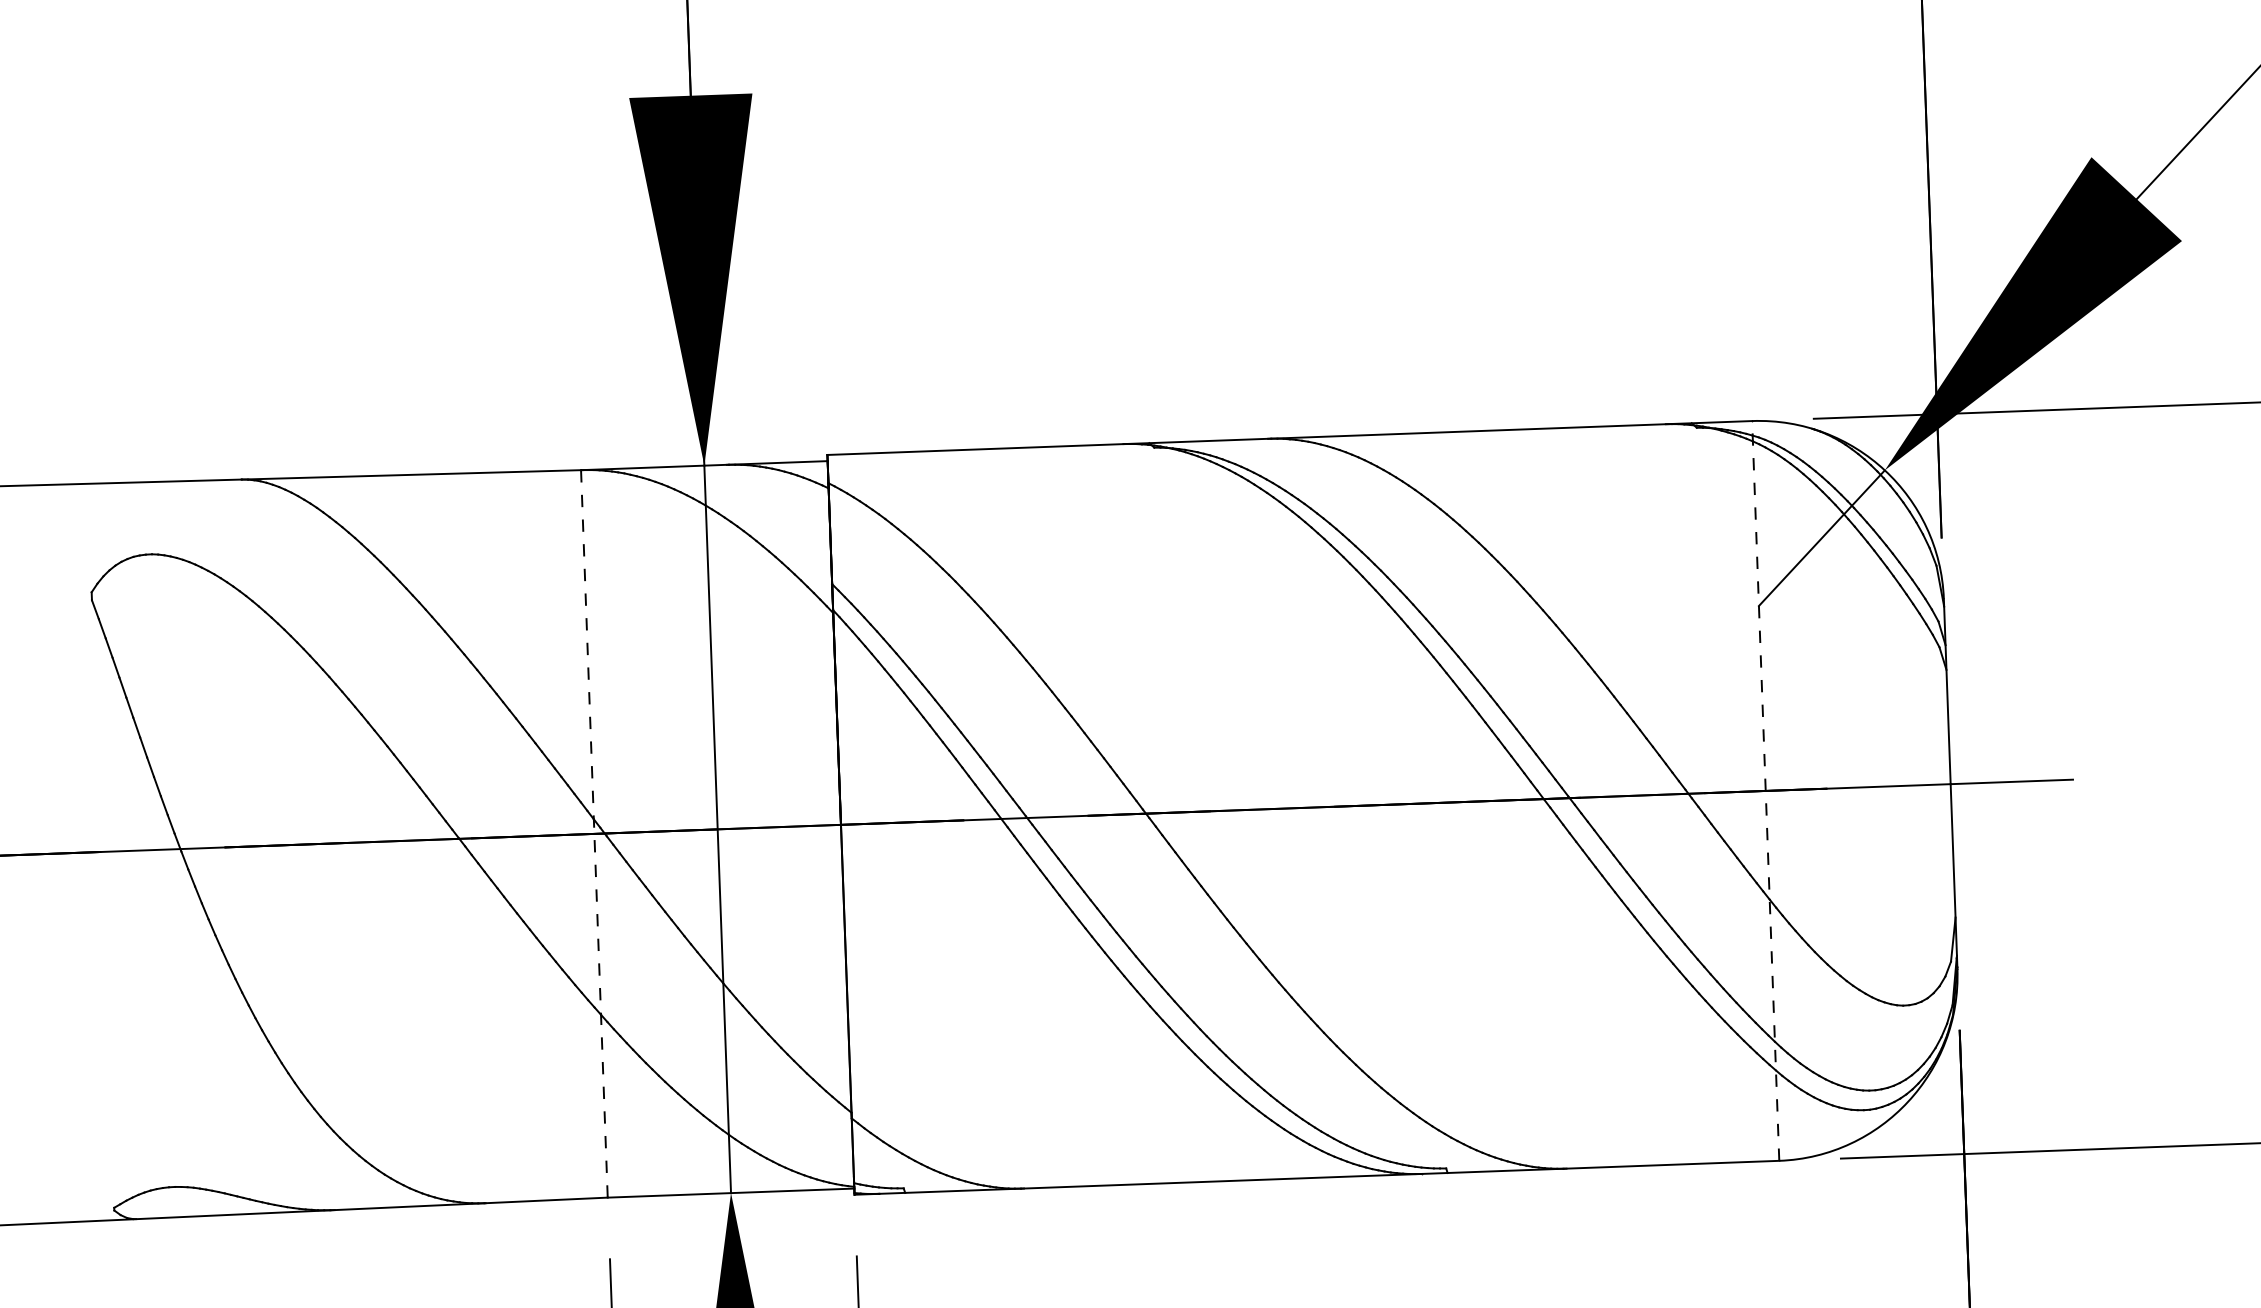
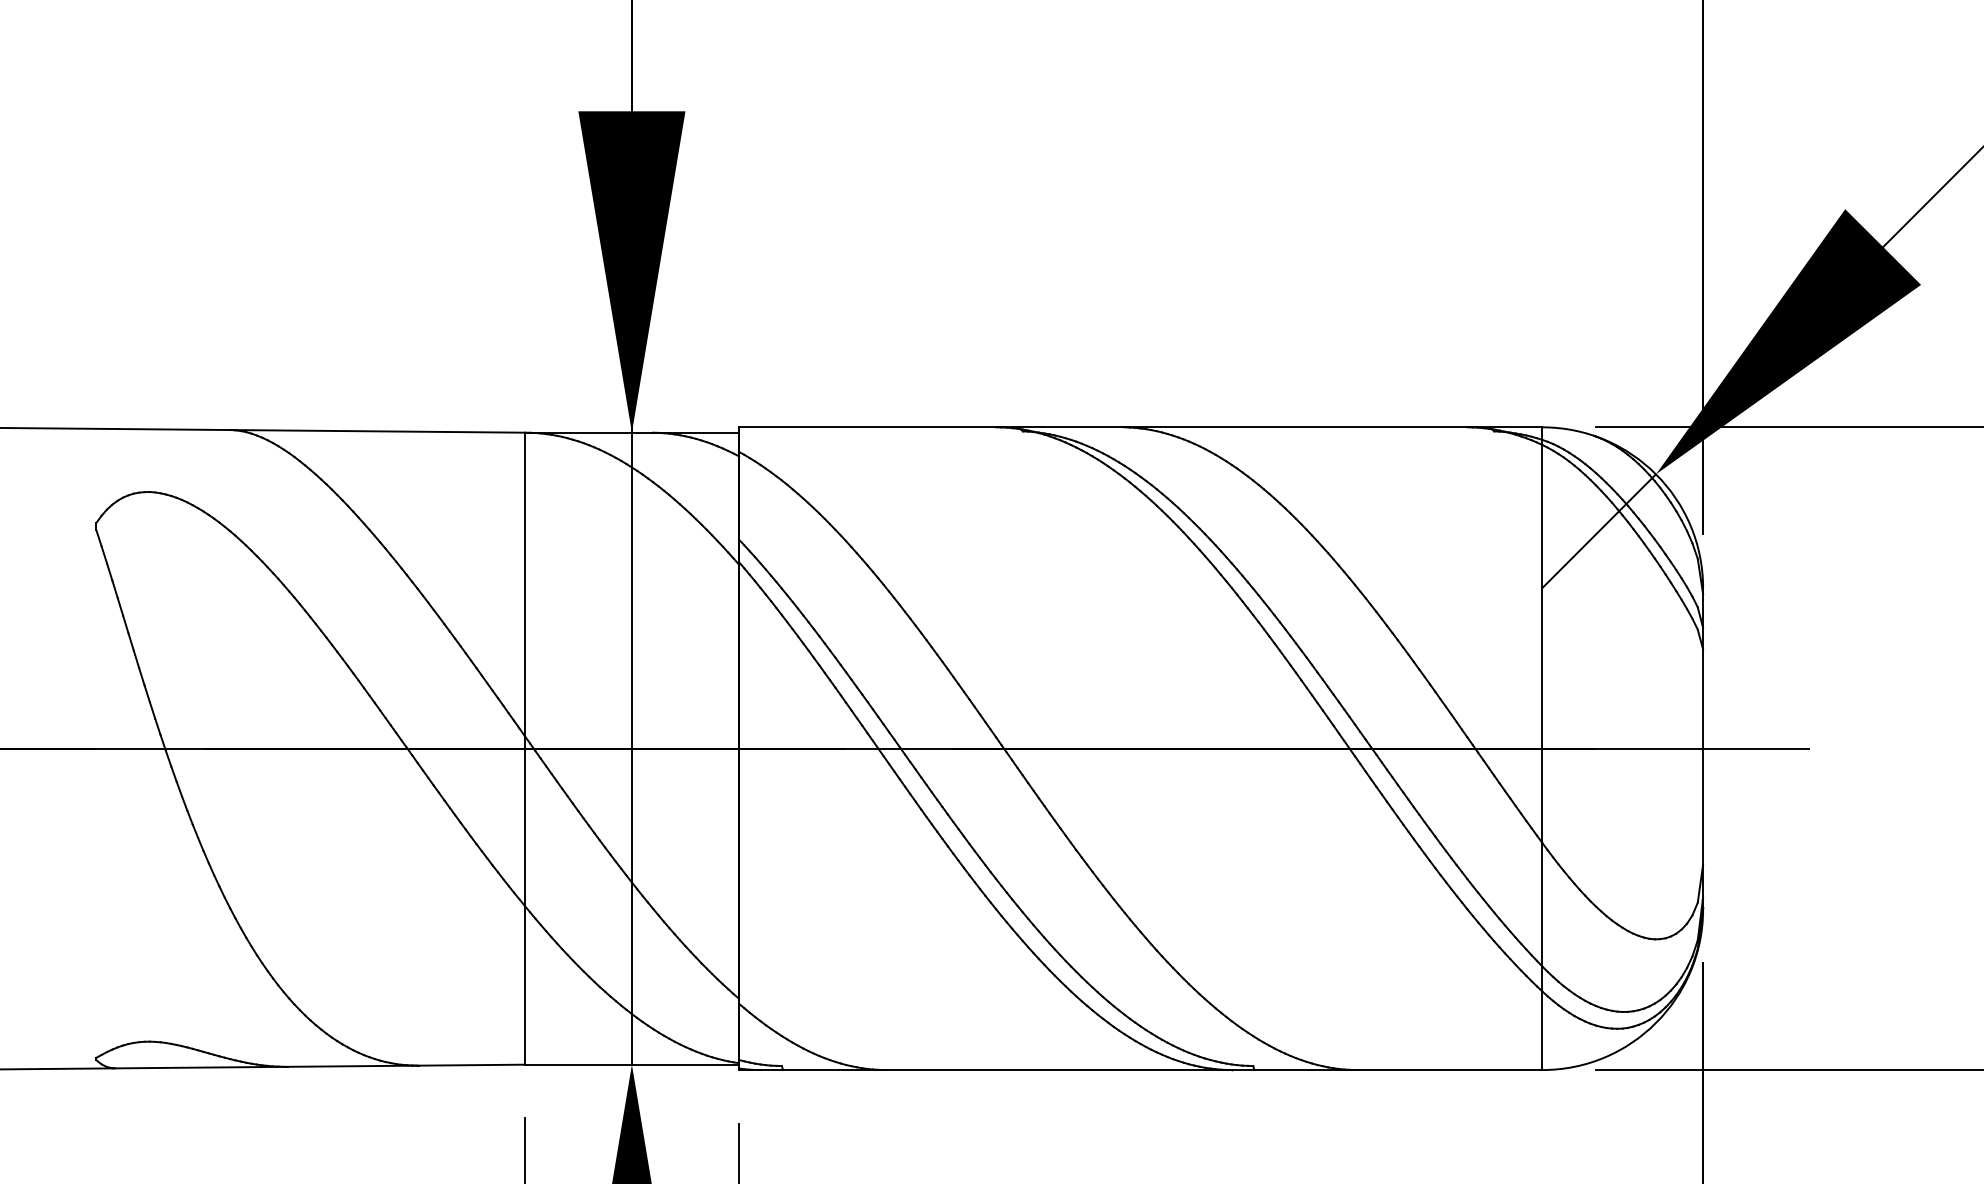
line: (1765, 790) -> (1542, 748), dashed -> solid
line: (594, 833) -> (524, 748), dashed -> solid

